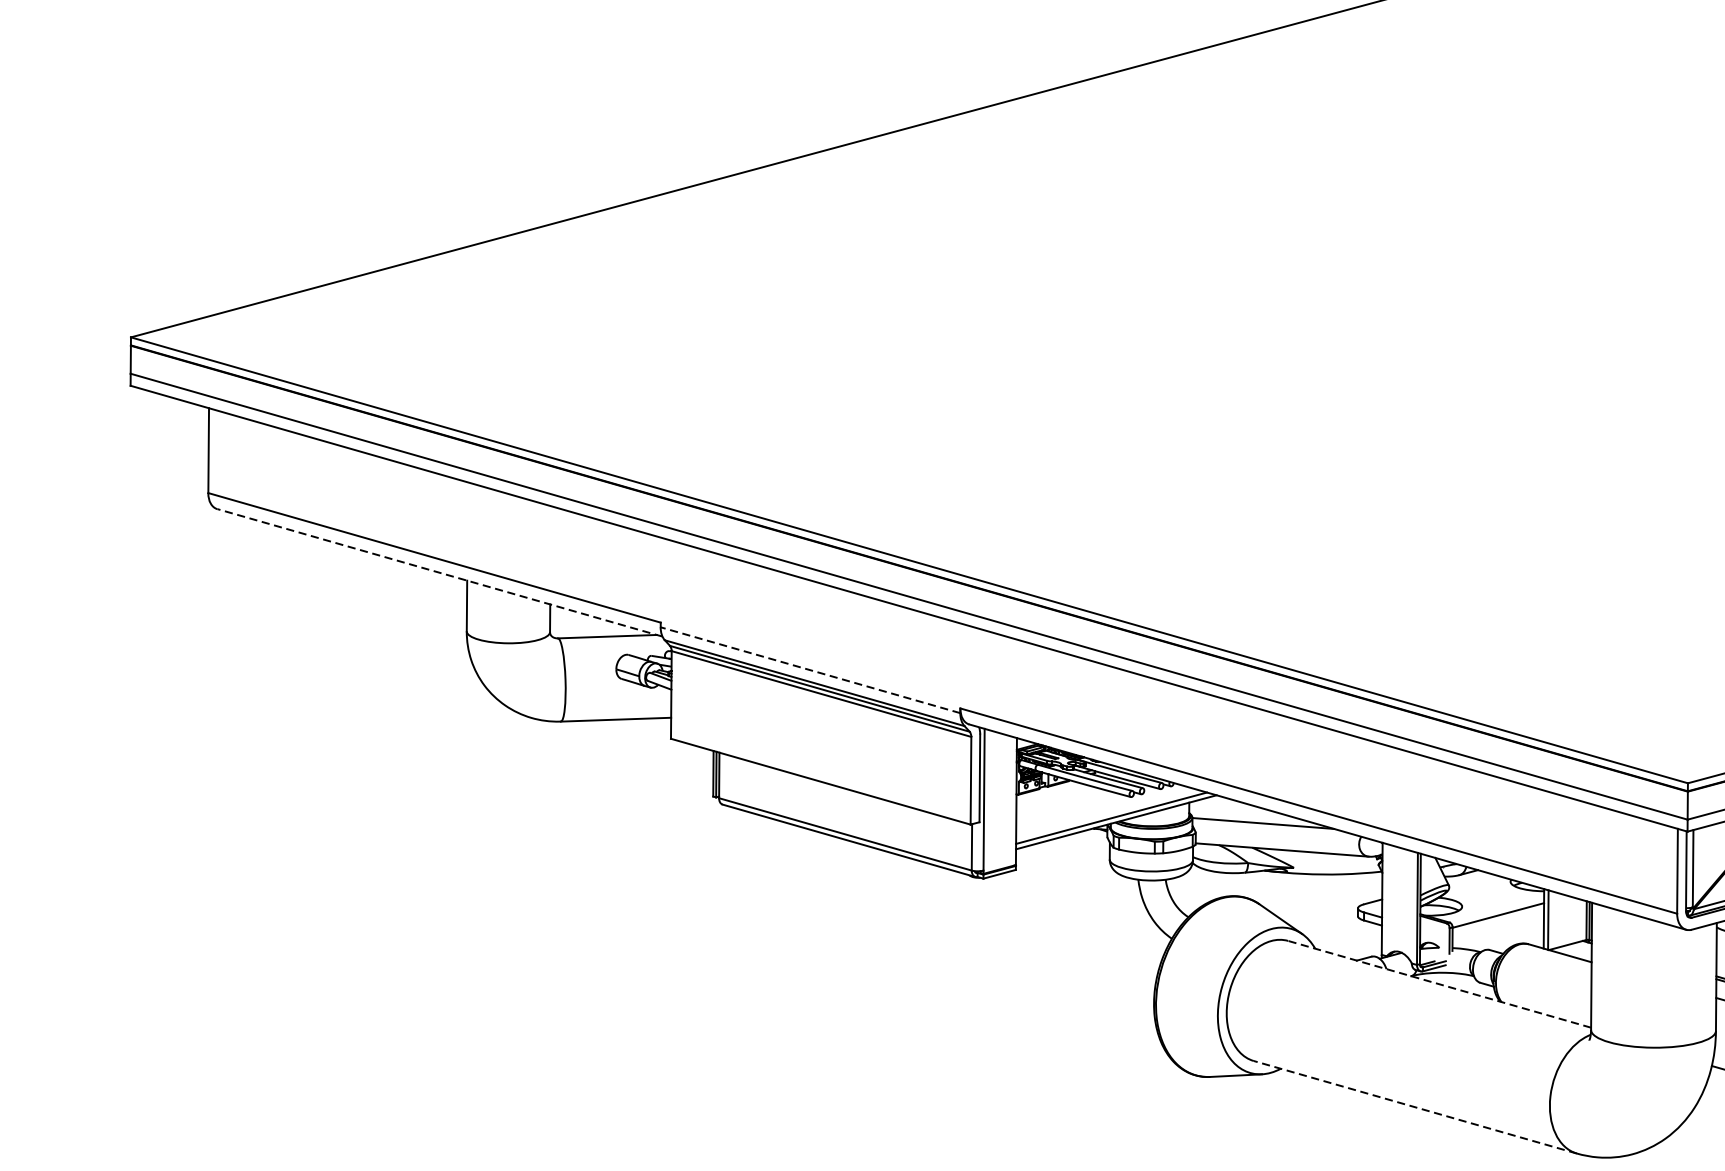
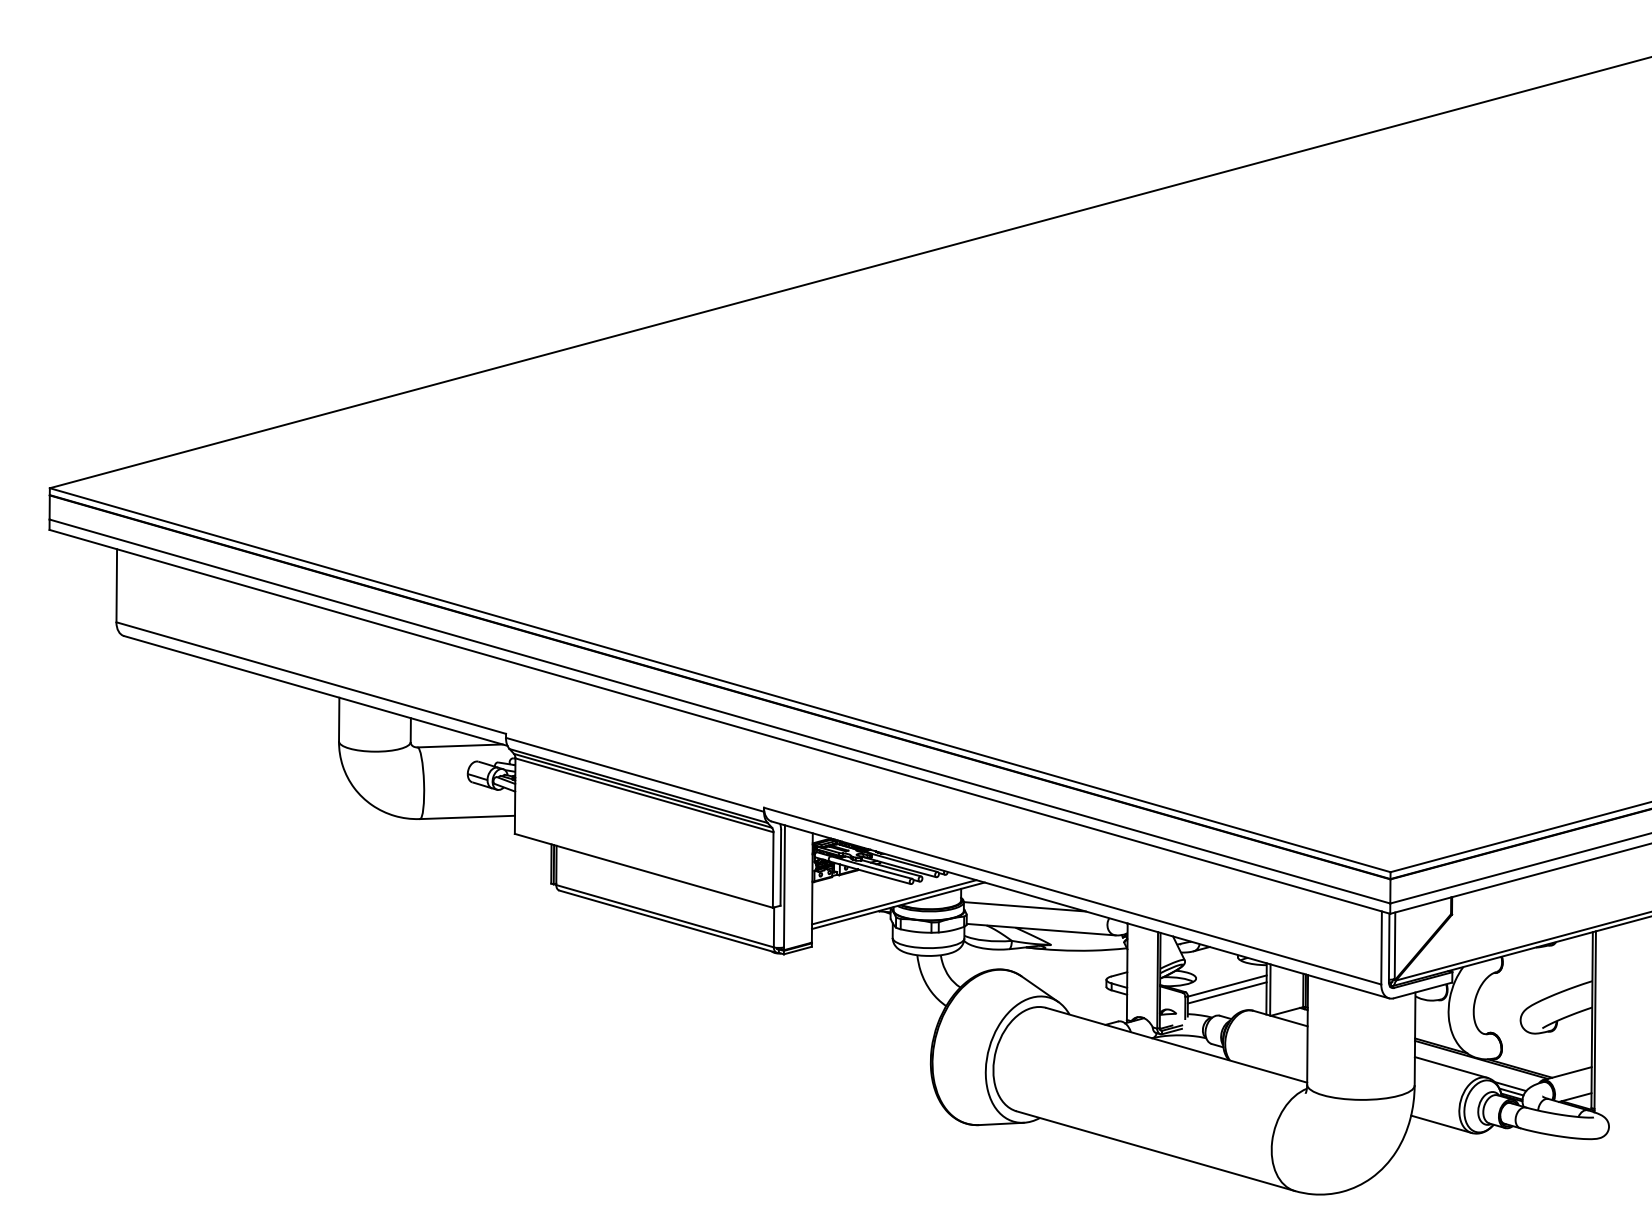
line: (439, 572) -> (315, 690), dashed -> solid
line: (809, 669) -> (634, 774), dashed -> solid
line: (1497, 922) -> (1226, 992), added
line: (1439, 984) -> (1176, 1045), dashed -> solid
line: (1414, 1107) -> (1155, 1151), dashed -> solid

